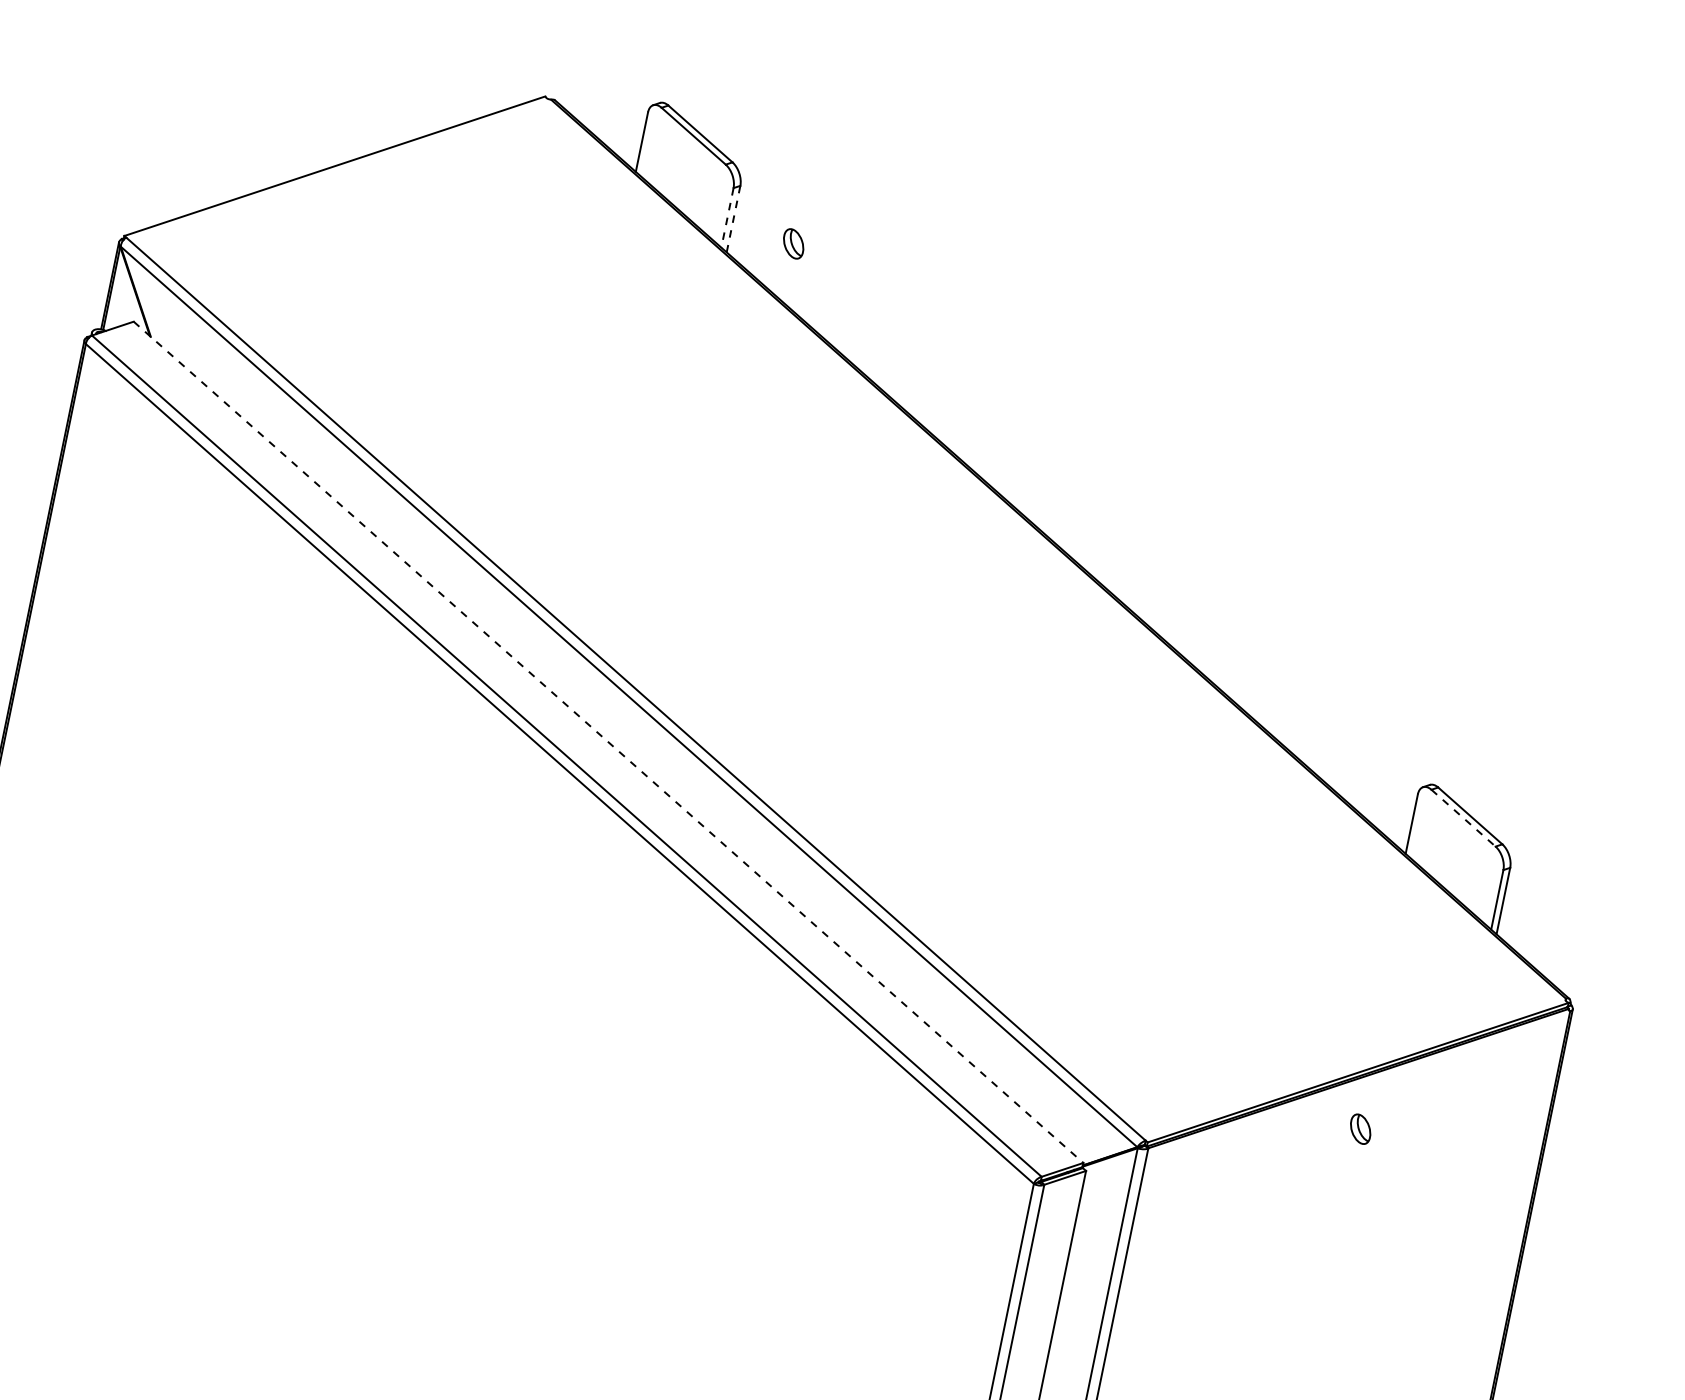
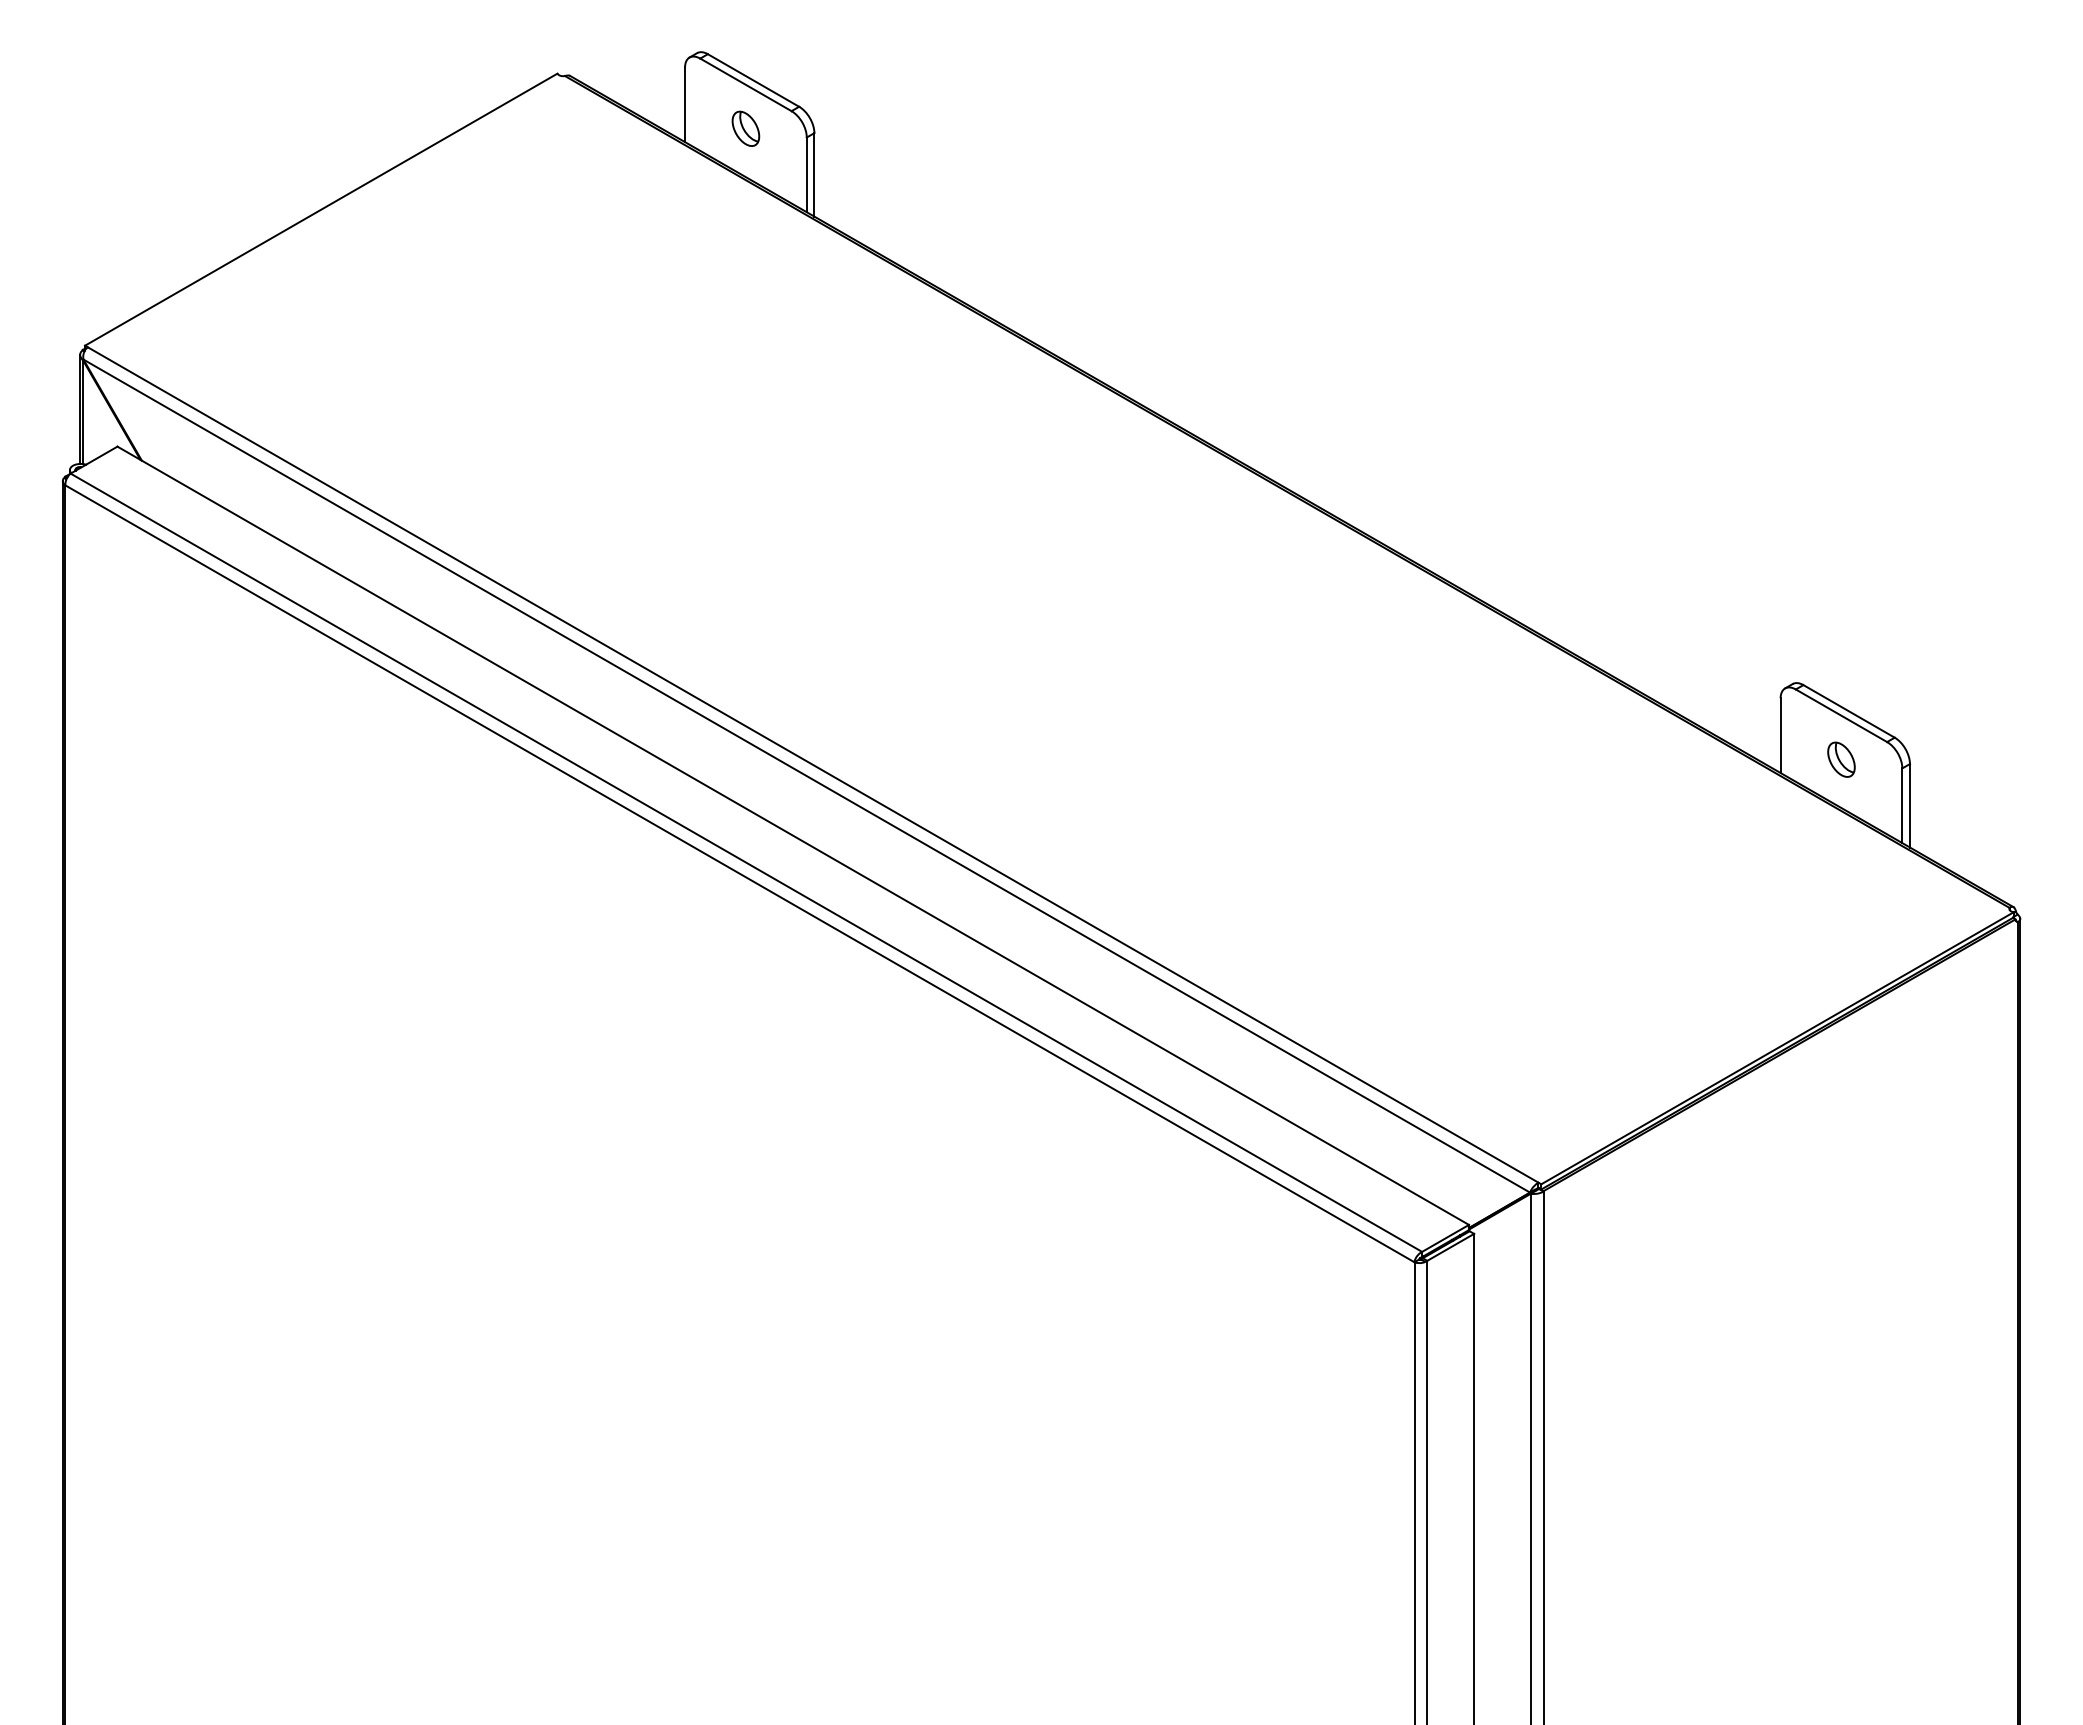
line: (727, 218) -> (806, 175), dashed -> solid
line: (733, 218) -> (814, 174), dashed -> solid
part: (793, 243) -> (745, 128), moved
line: (608, 742) -> (793, 835), dashed -> solid
line: (1463, 817) -> (1841, 715), dashed -> solid
part: (1360, 1129) -> (1841, 759), moved

